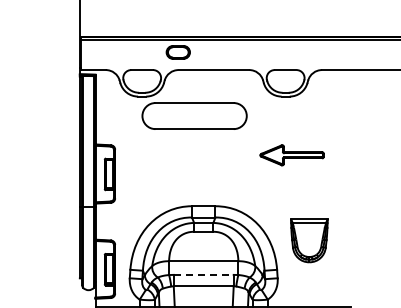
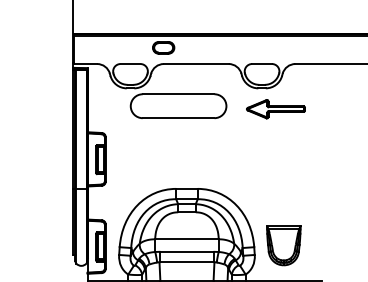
part: (291, 155) -> (275, 109), moved
part: (309, 240) -> (283, 245), moved
line: (204, 274) -> (187, 251), dashed -> solid

